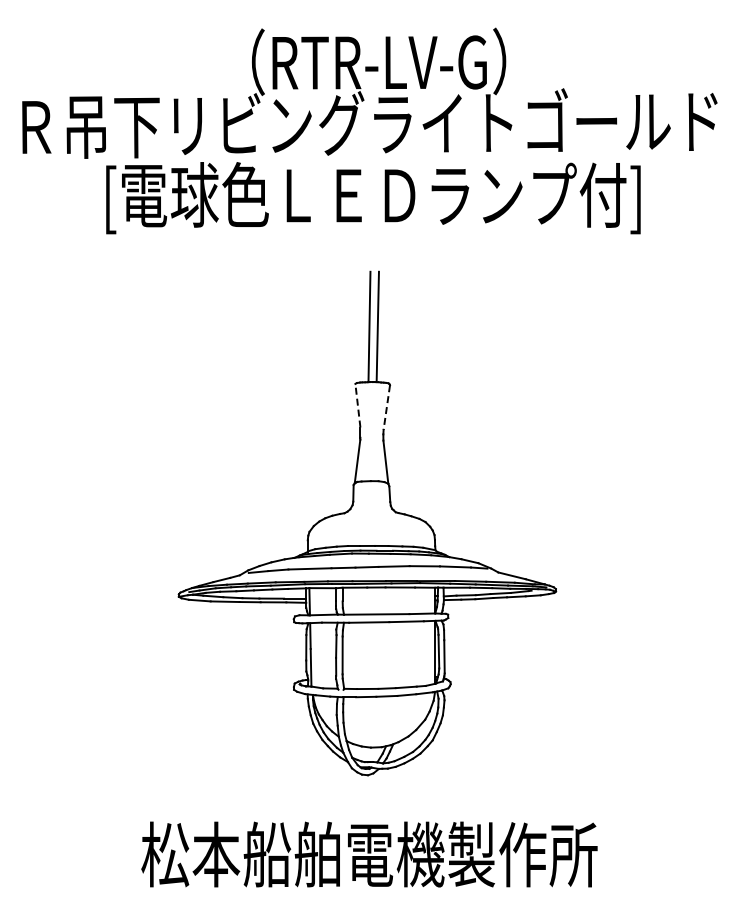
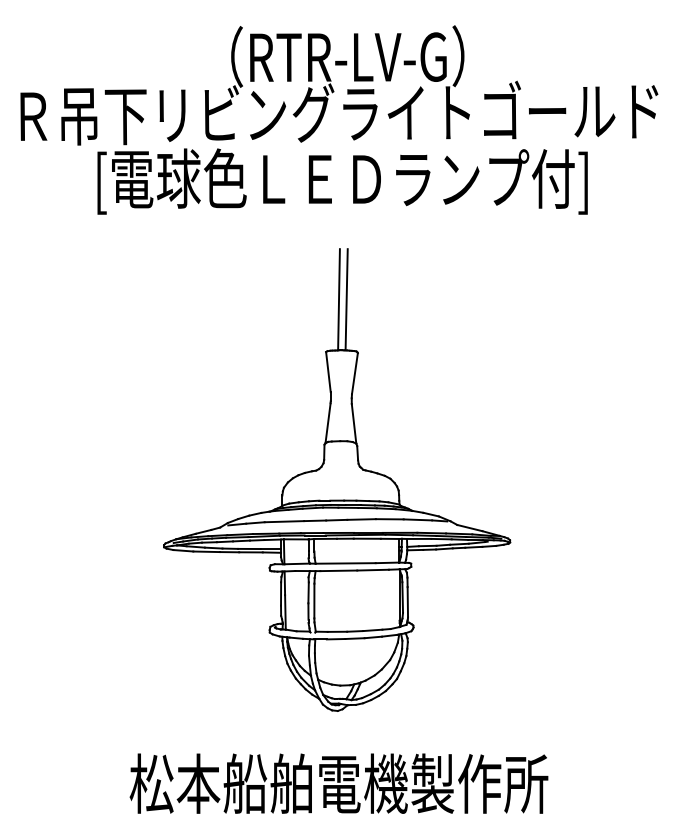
line: (357, 405) -> (328, 371), dashed -> solid
line: (386, 407) -> (354, 373), dashed -> solid

